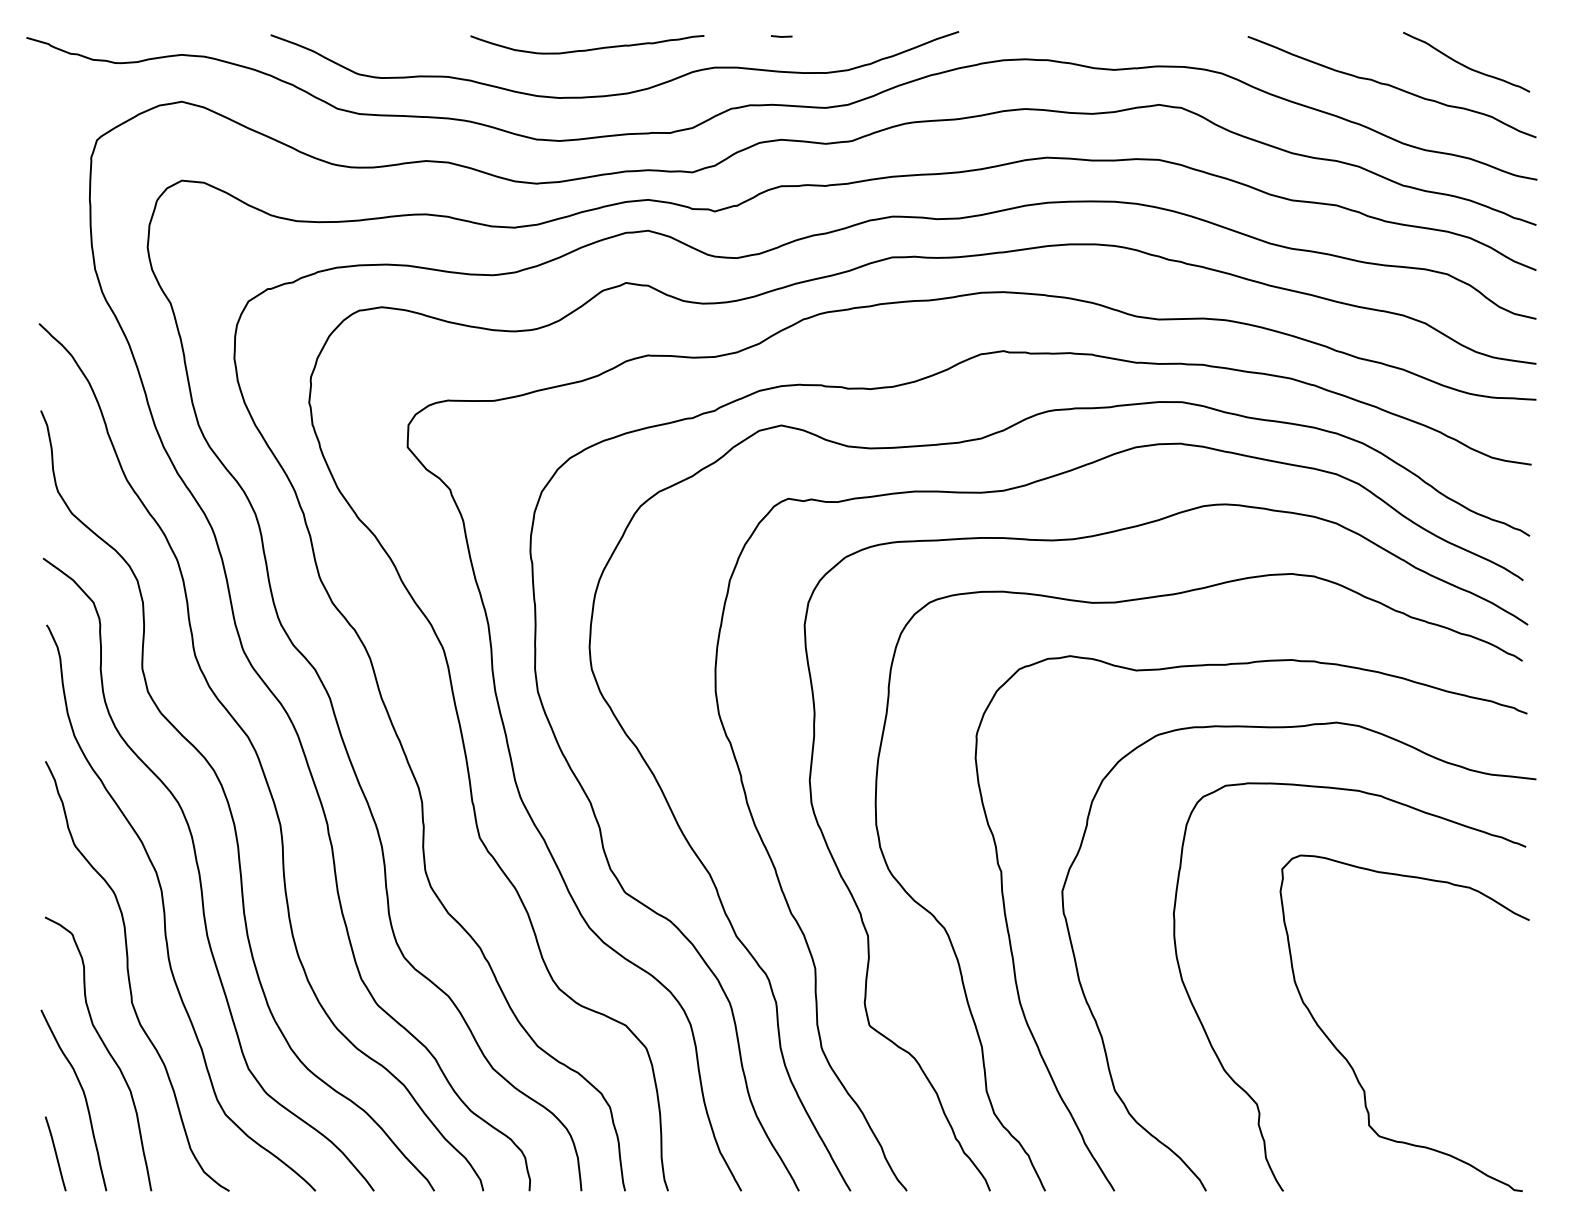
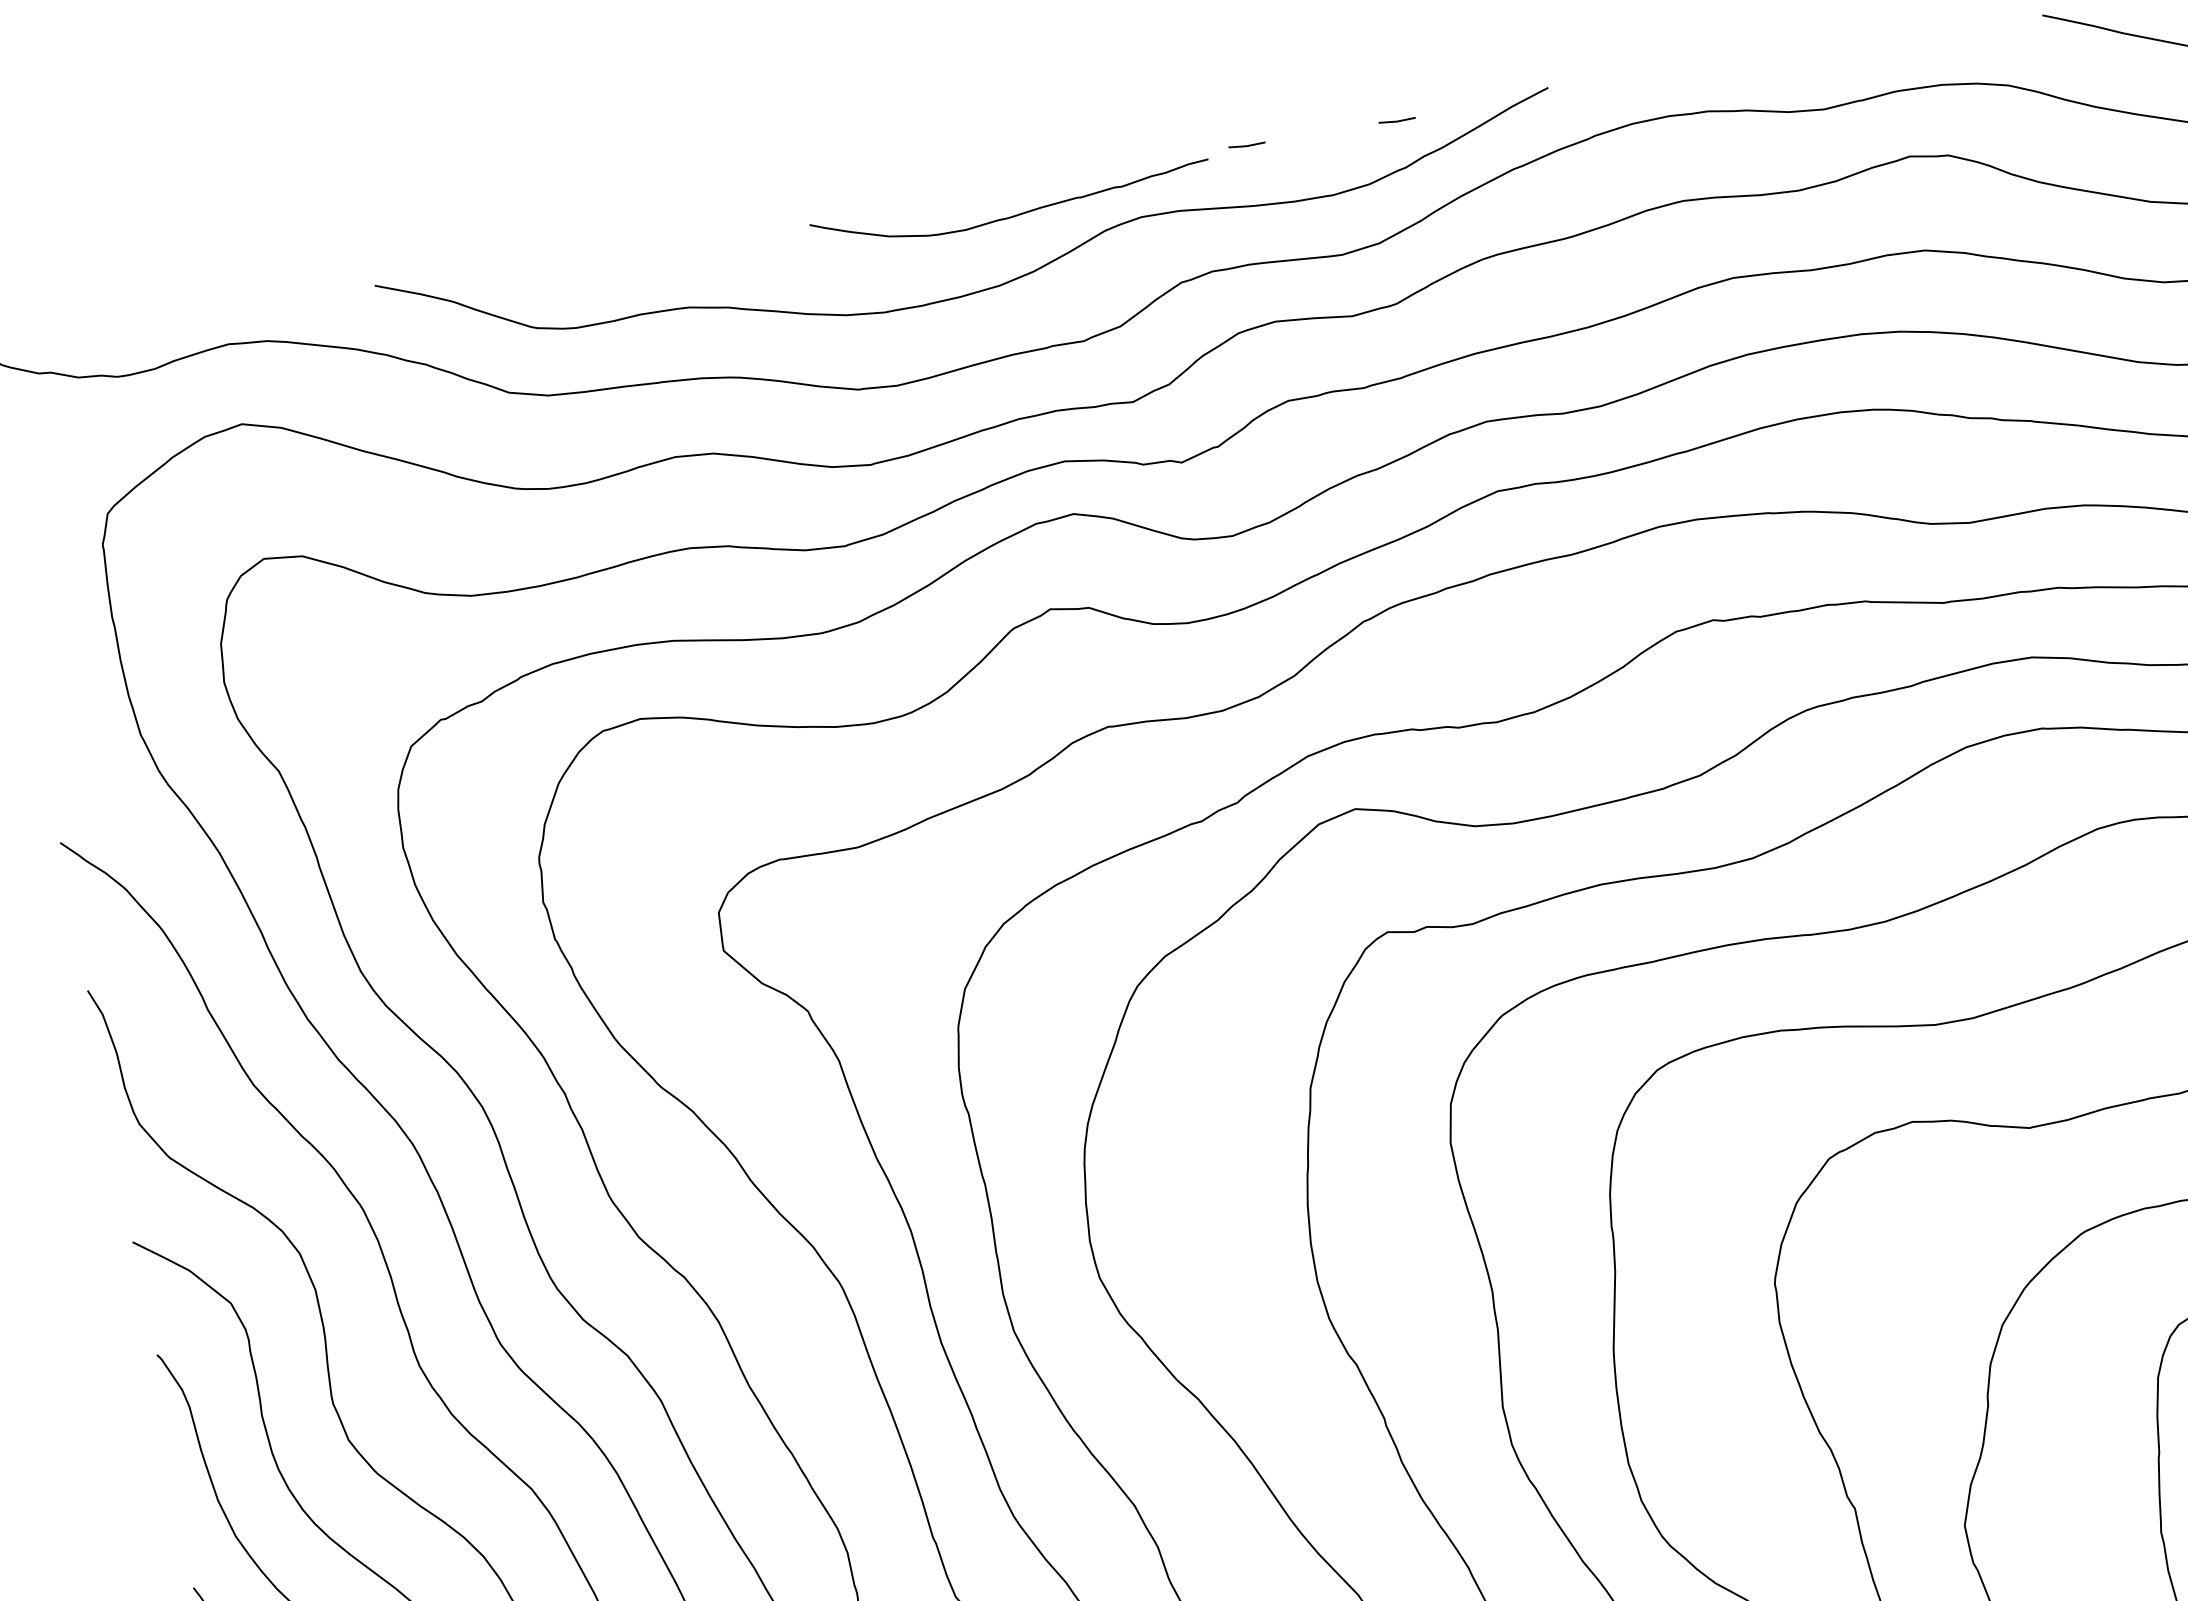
line: (869, 36) -> (1396, 120), added
curve: (587, 49) -> (1012, 215), moved

